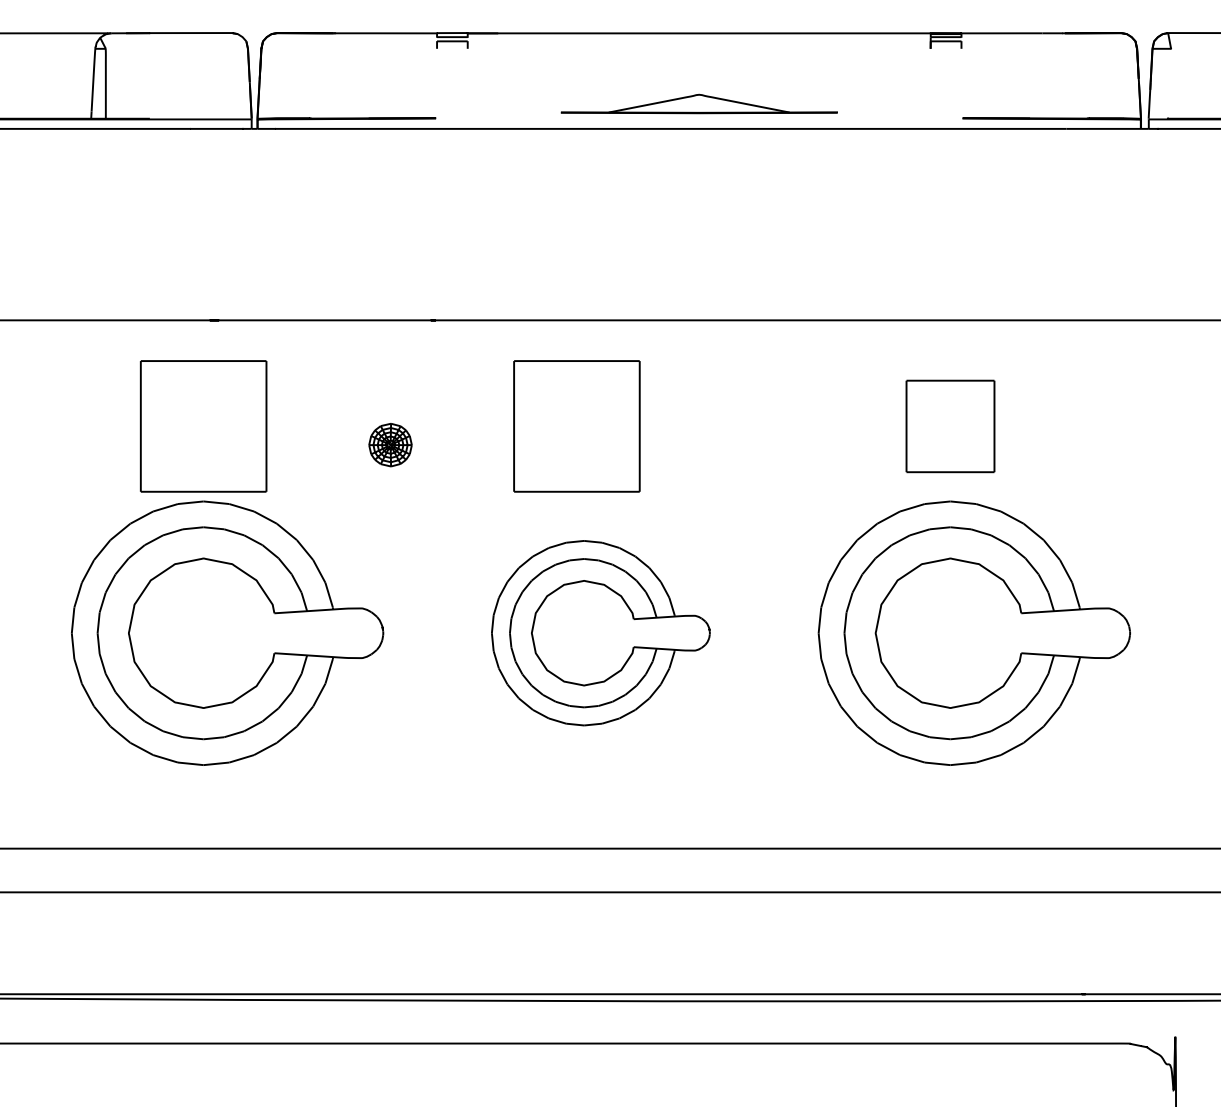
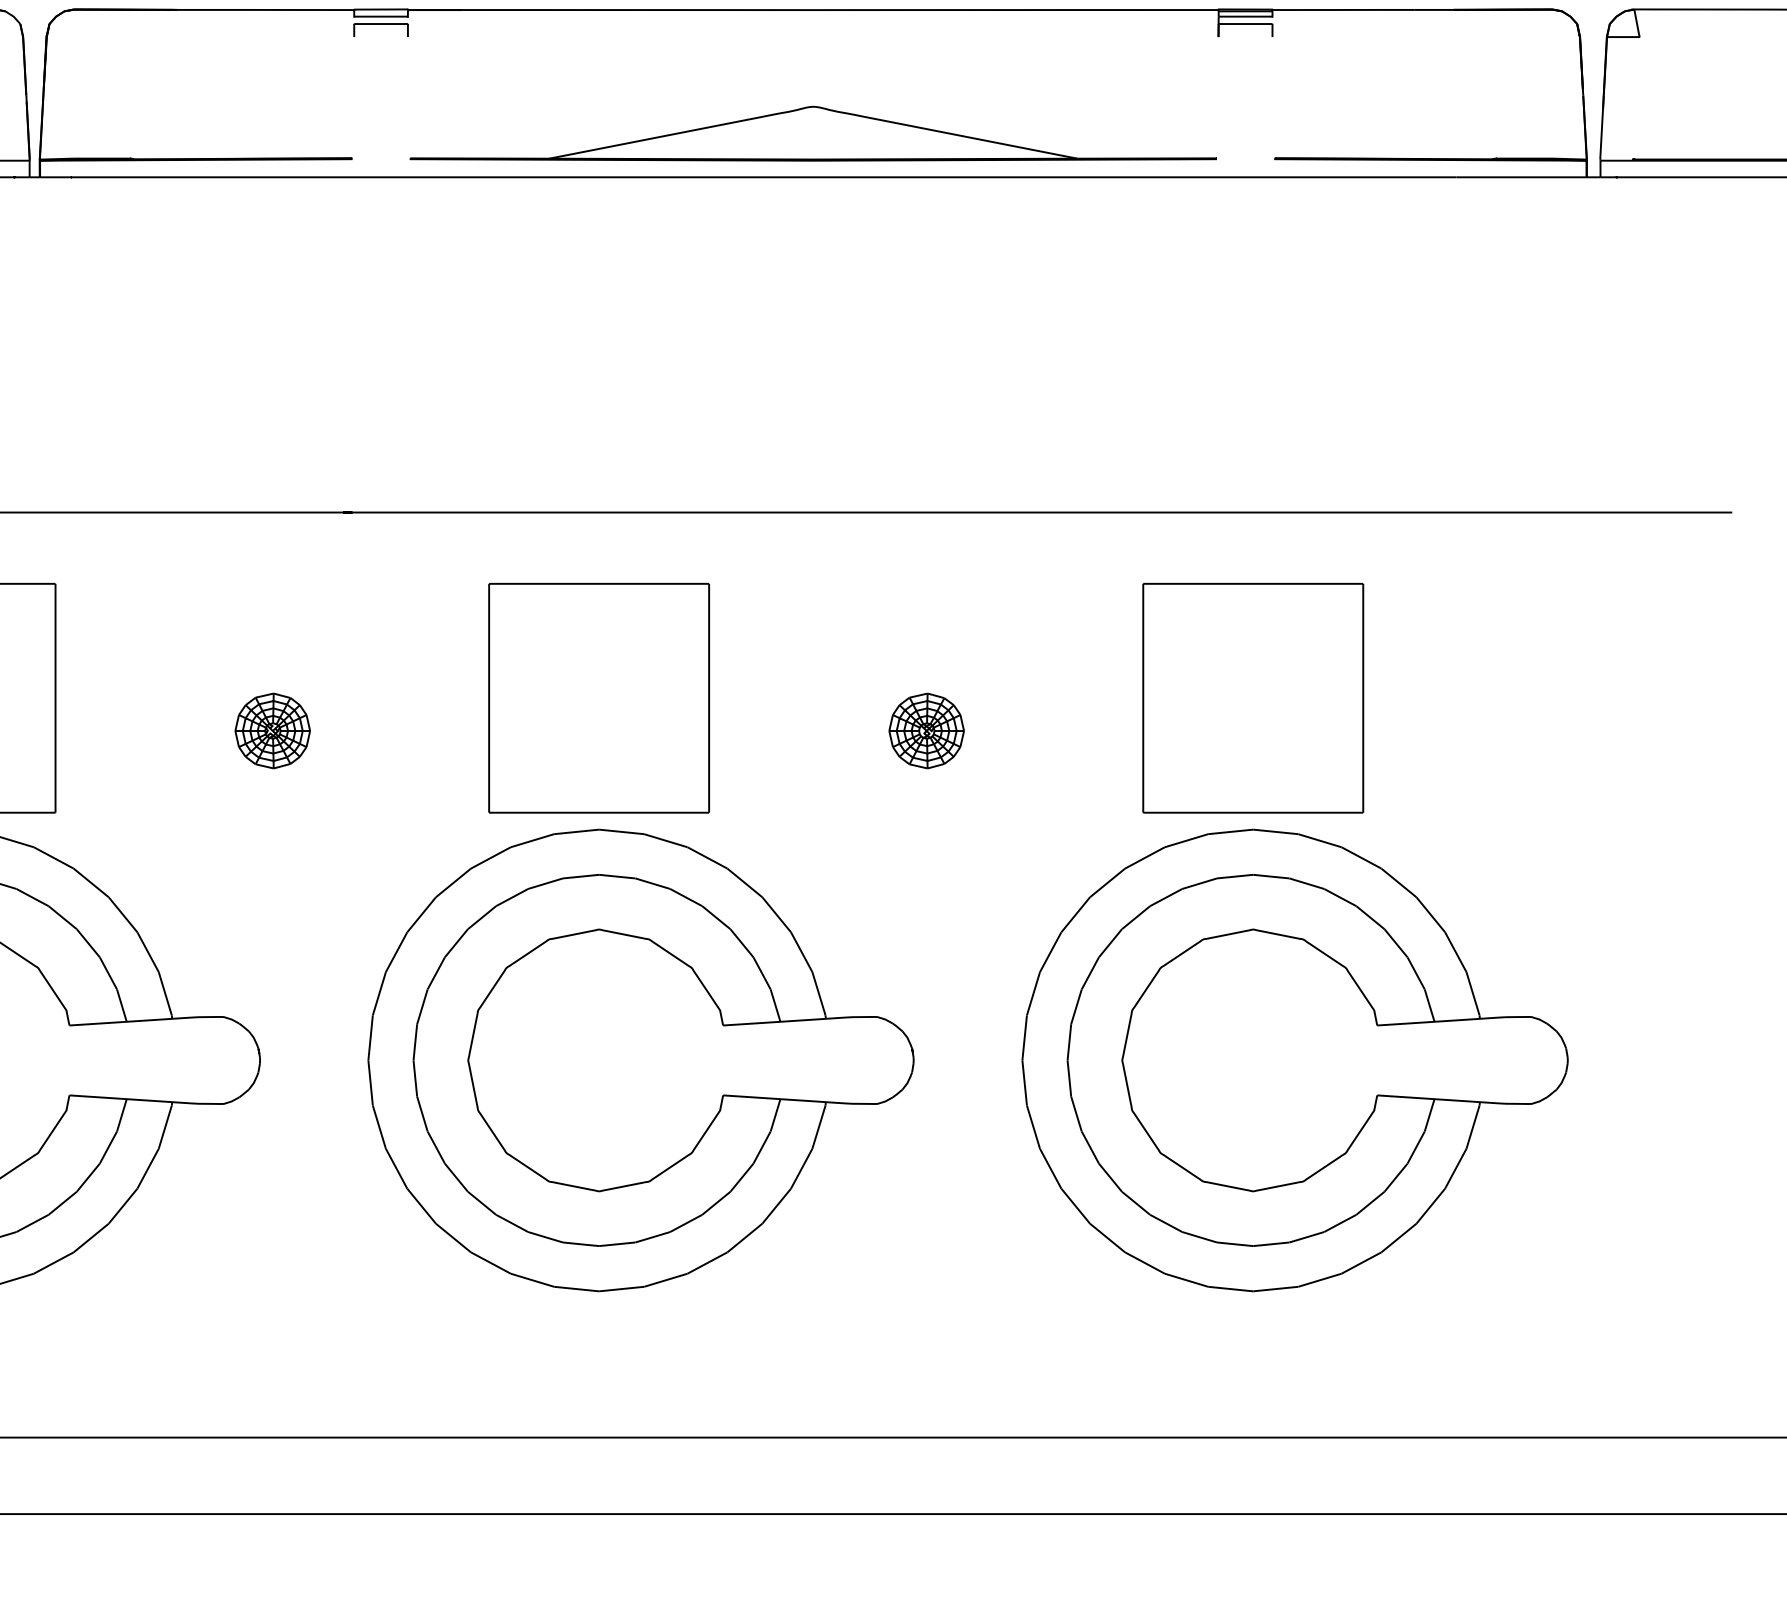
part: (698, 103) -> (812, 132), size x1.67
part: (950, 426) -> (1253, 698), size x1.43
part: (763, 445) -> (925, 731), added
part: (600, 632) -> (640, 1059), size x1.43

